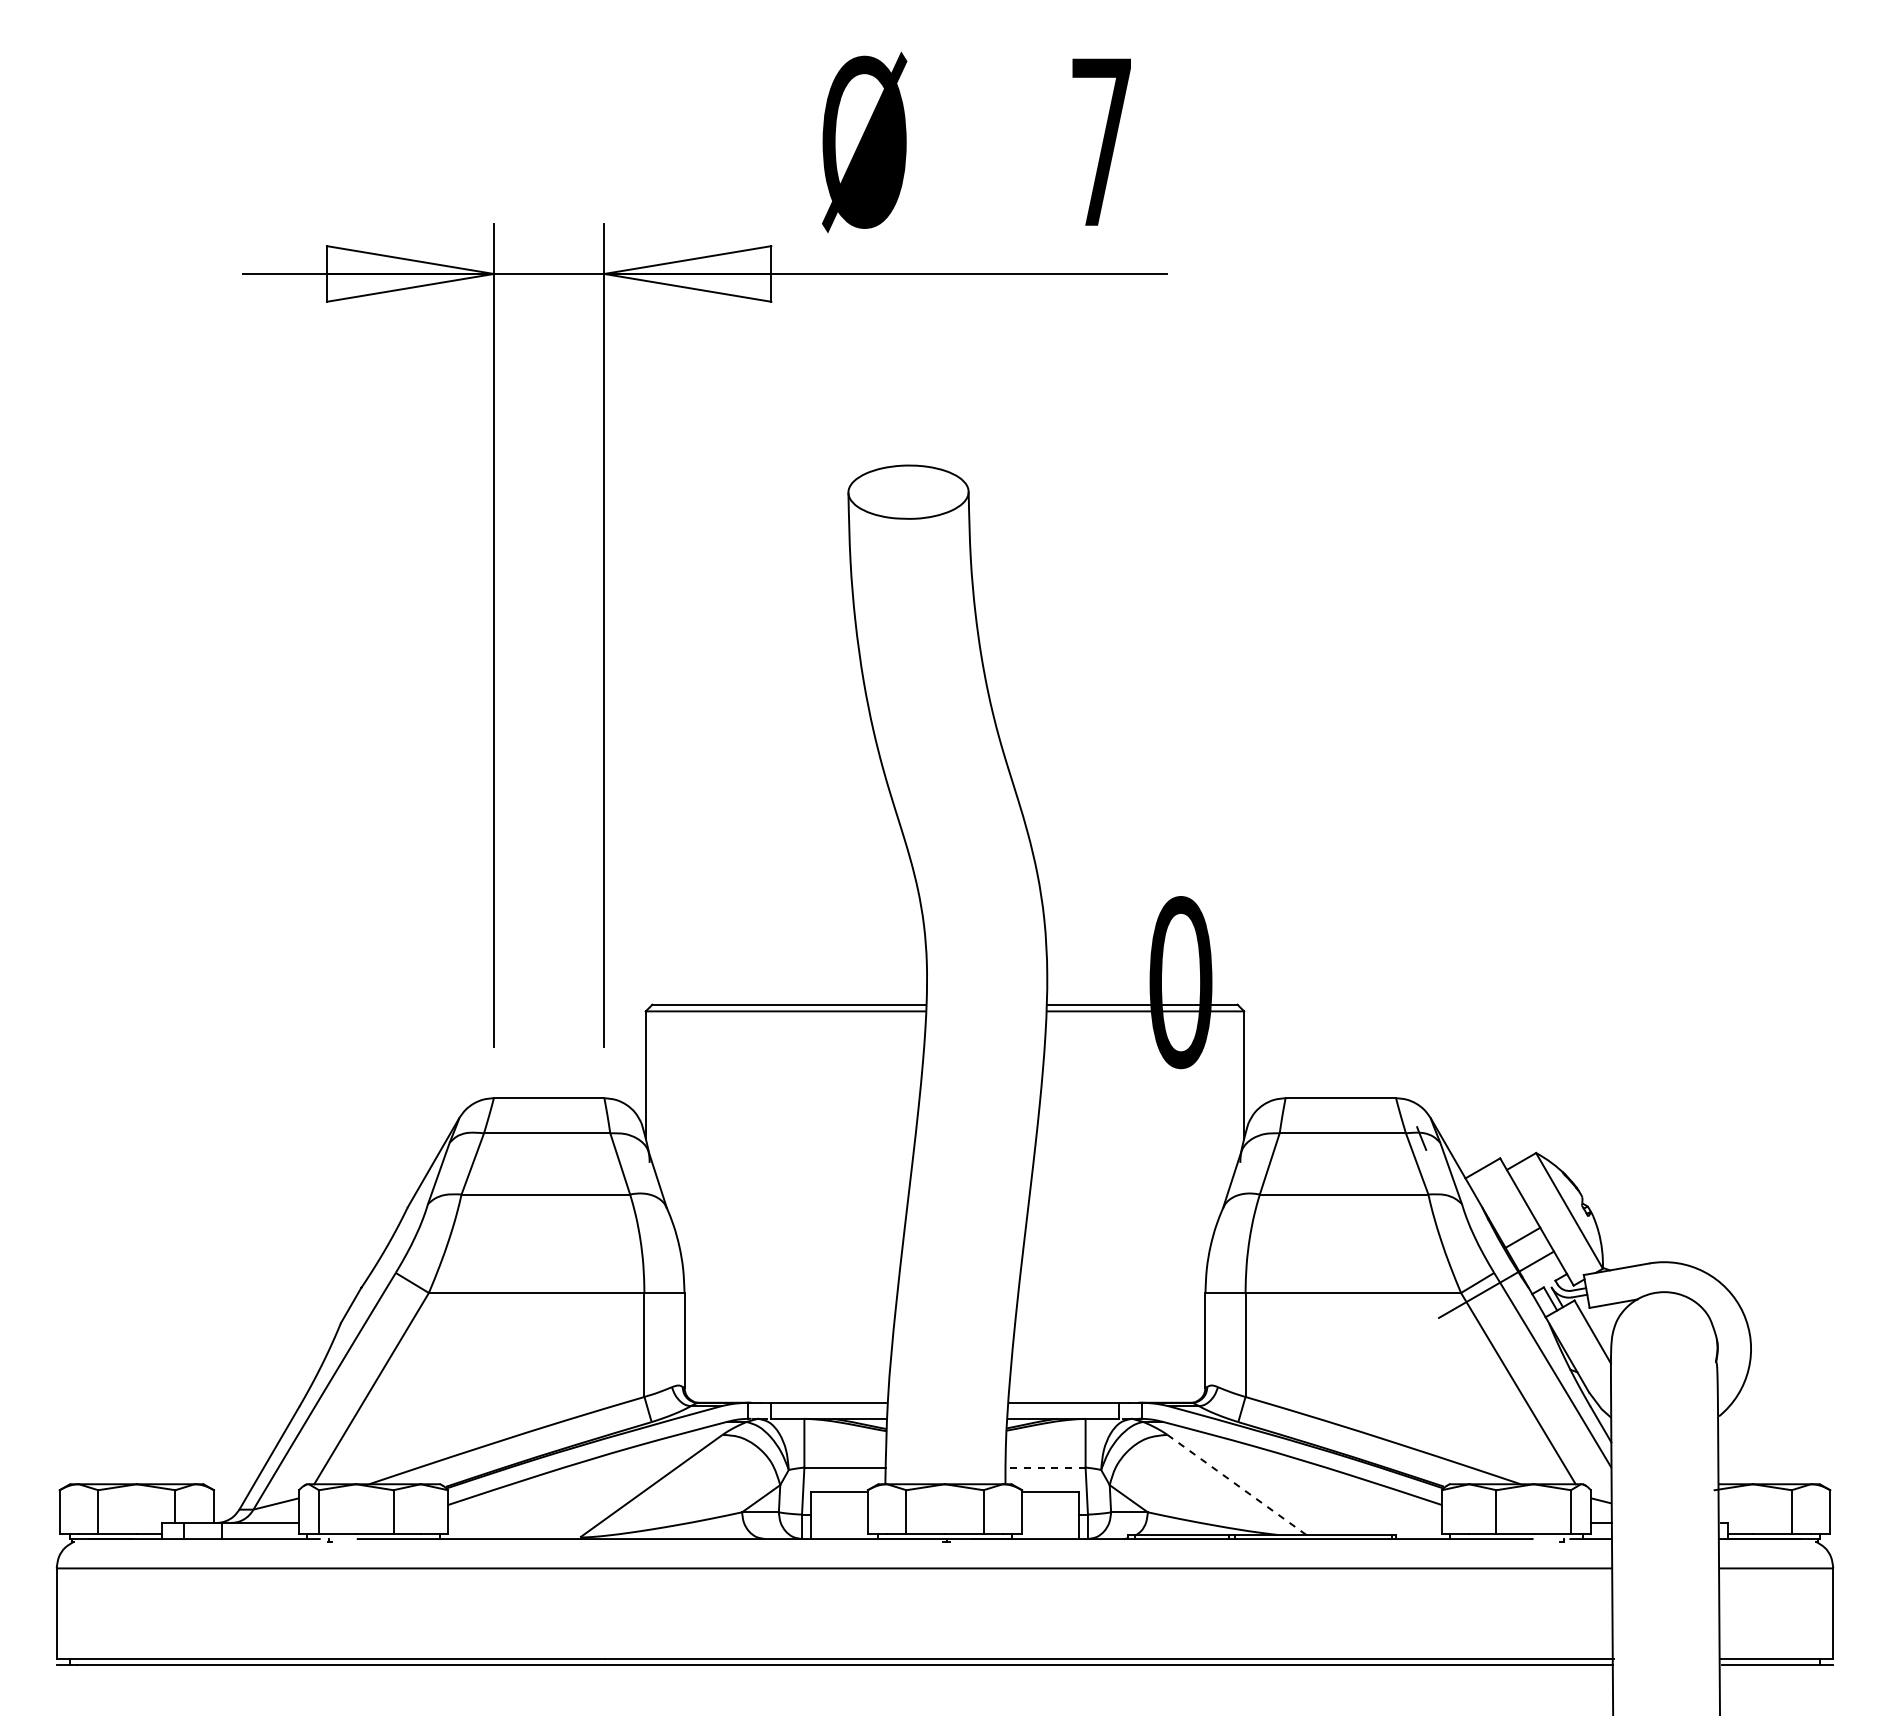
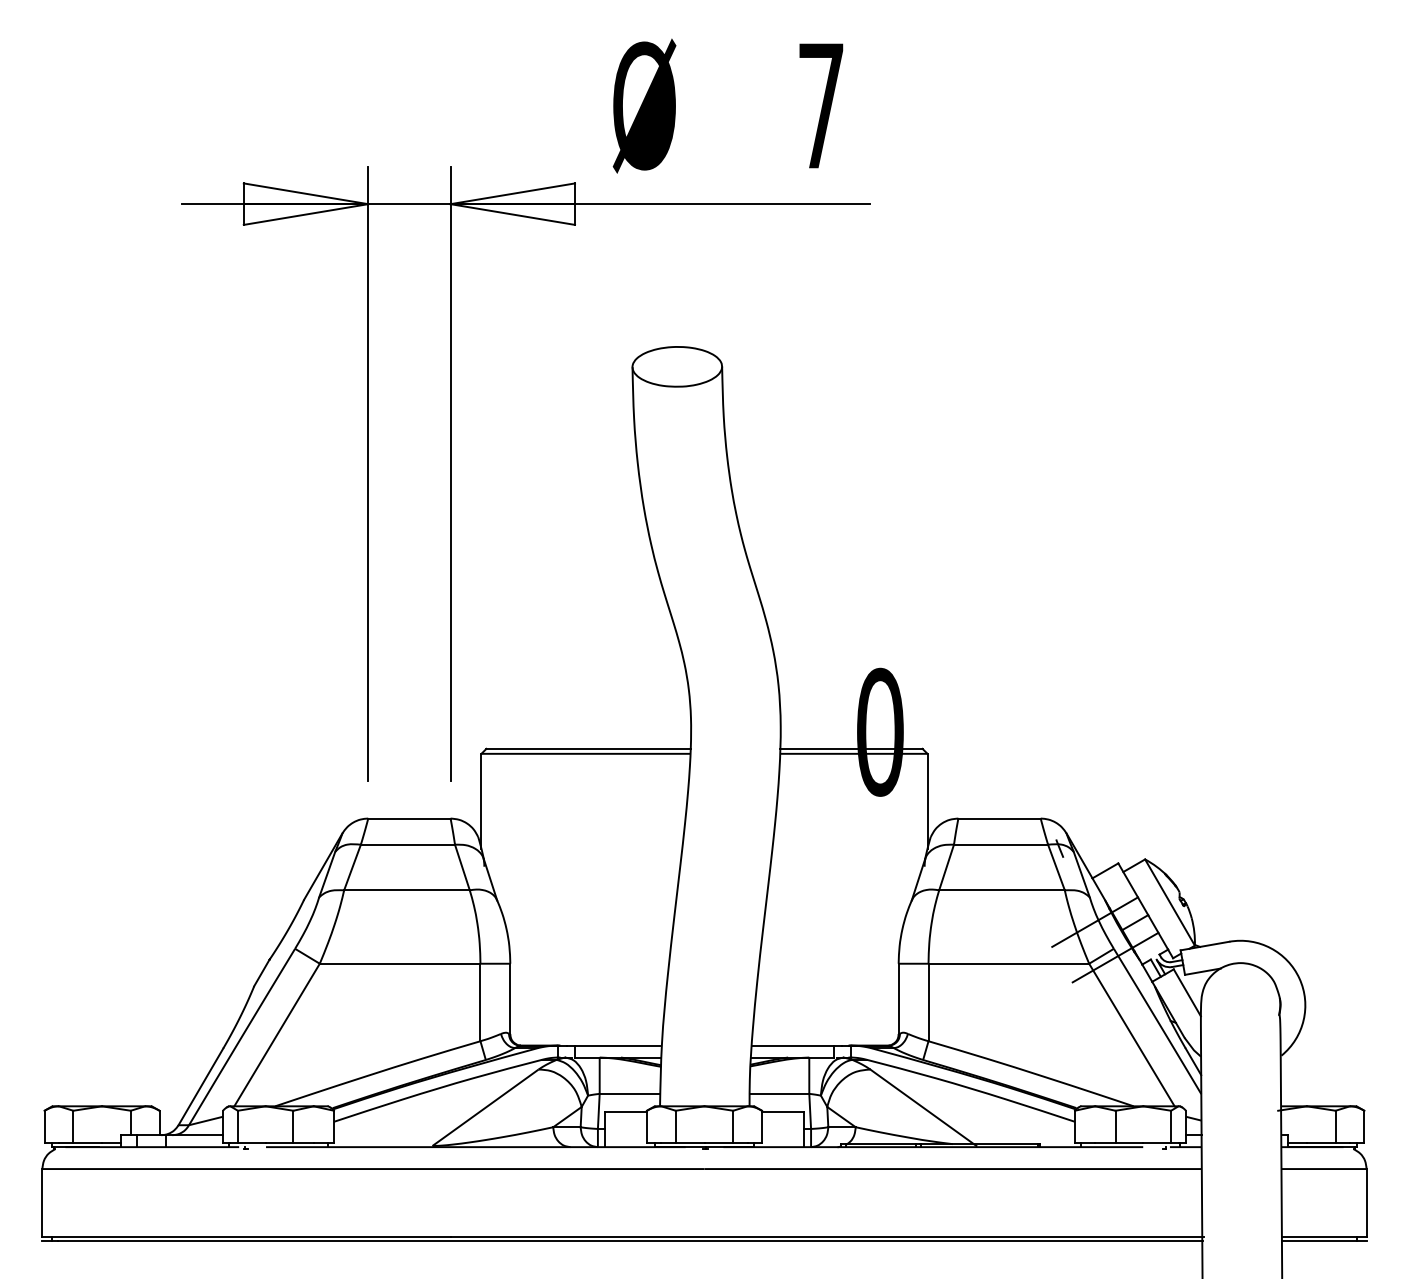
line: (1468, 1237) -> (1094, 922), added
line: (1045, 1467) -> (779, 1093), dashed -> solid
line: (1238, 1486) -> (923, 1107), dashed -> solid

